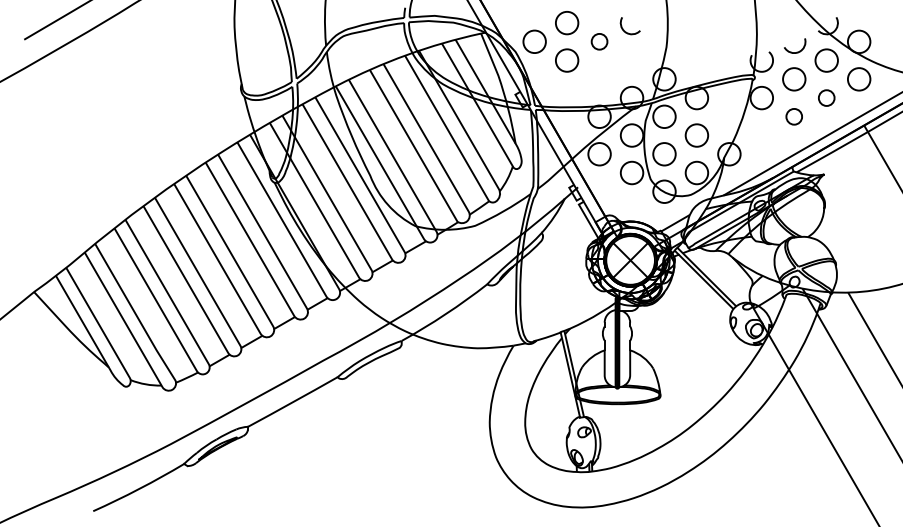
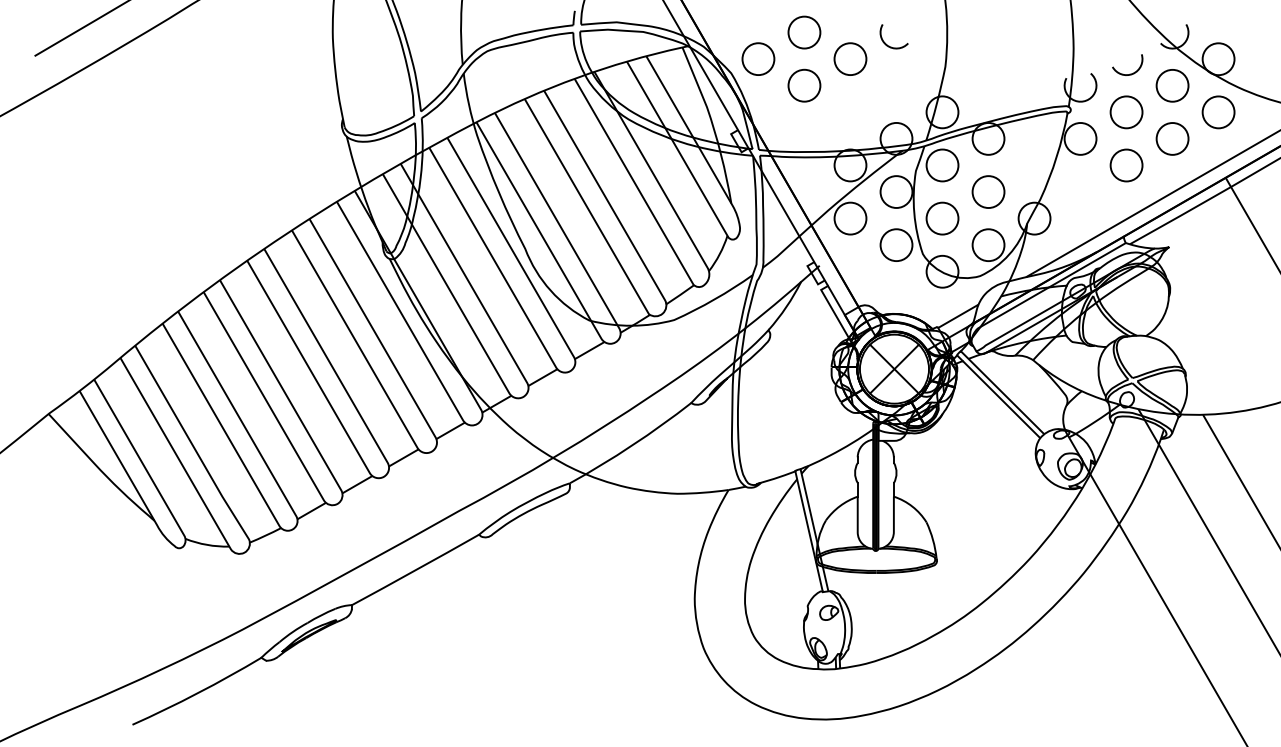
circle: (599, 41) -> (850, 58), size x1.43
circle: (826, 97) -> (1172, 138), size x1.43
circle: (794, 116) -> (1126, 165), size x1.43

